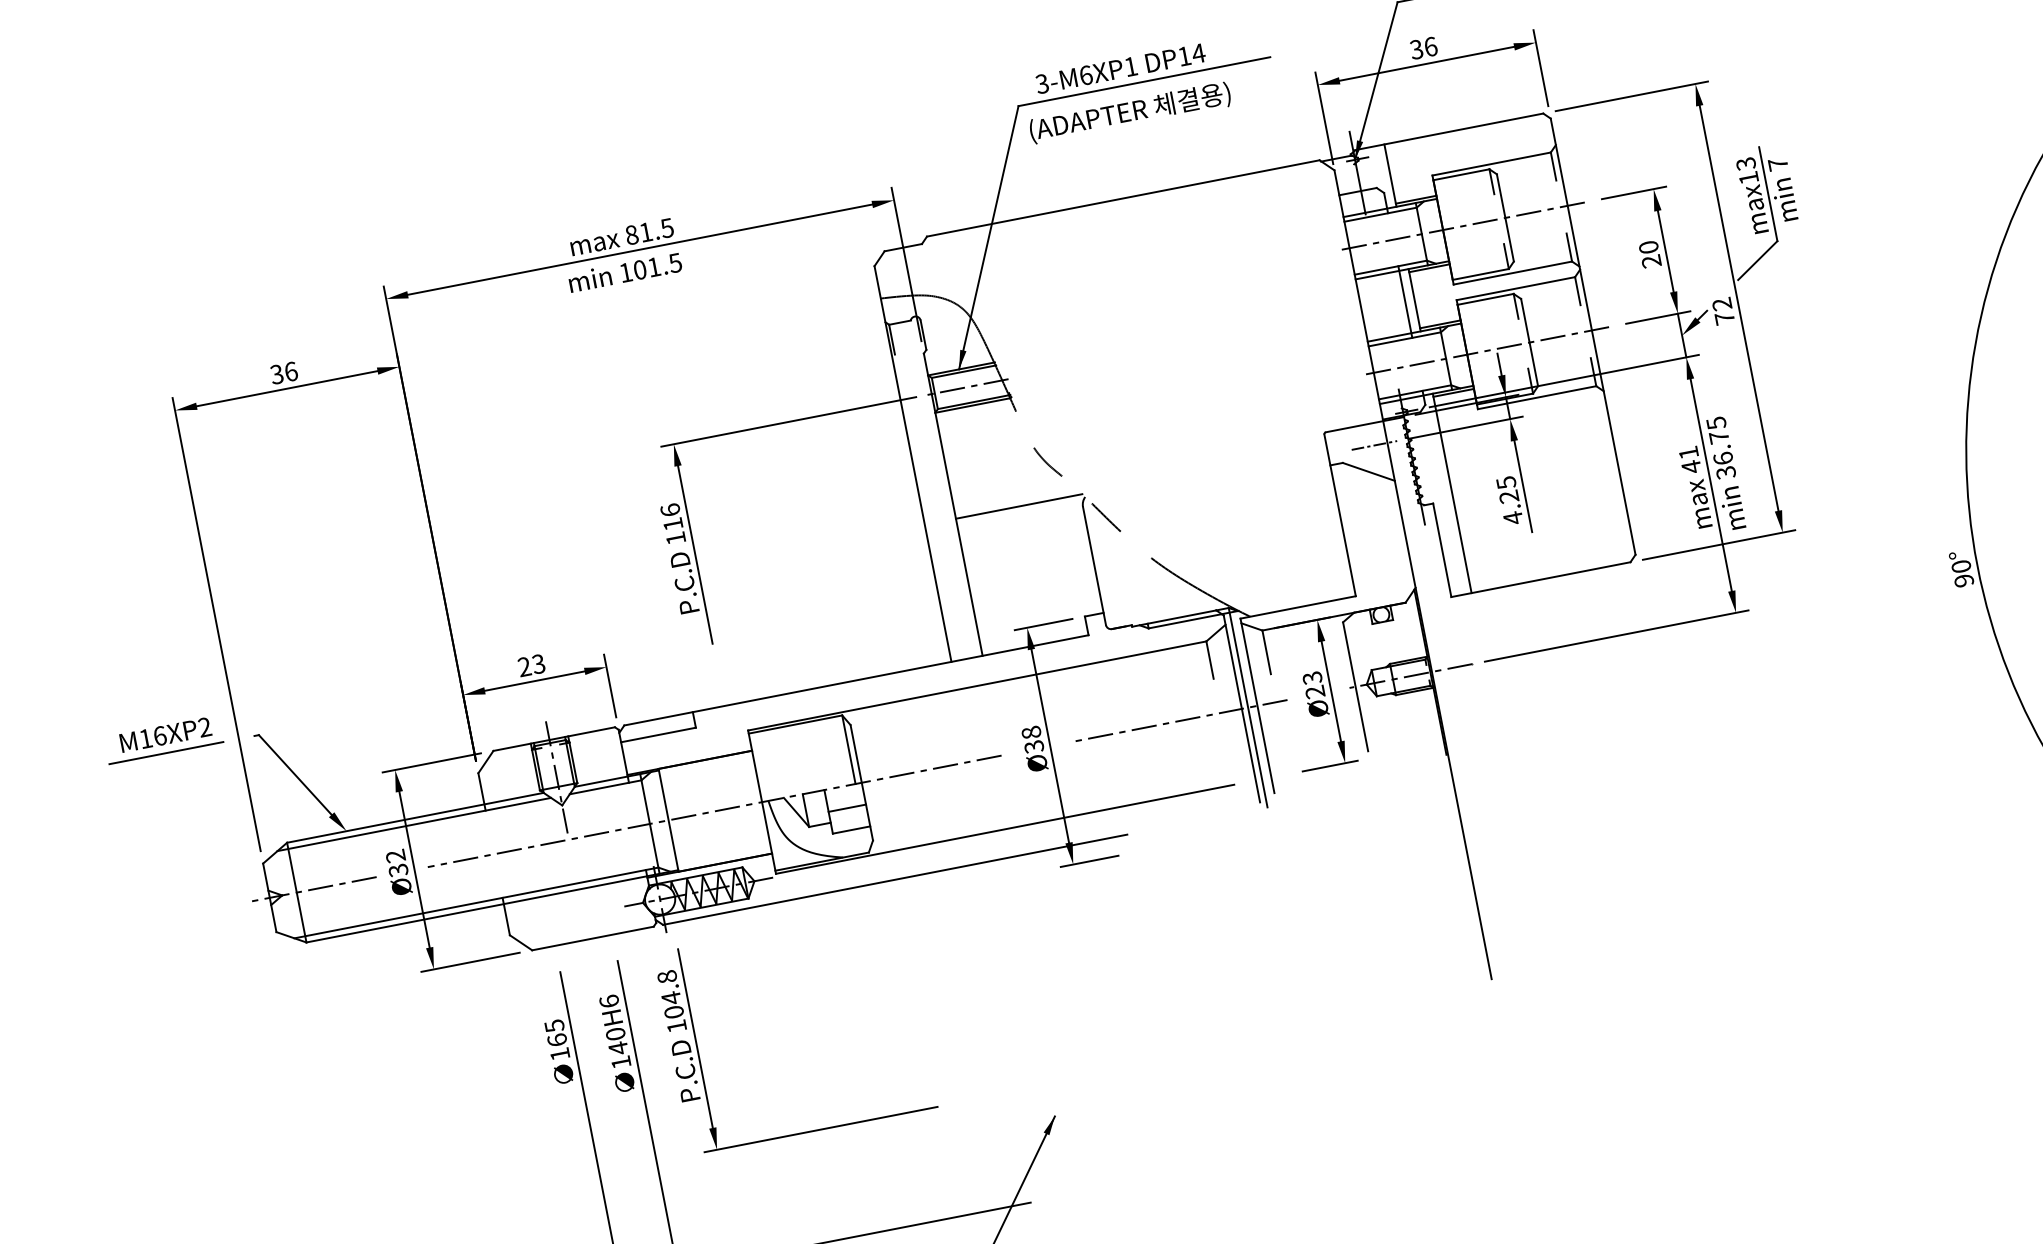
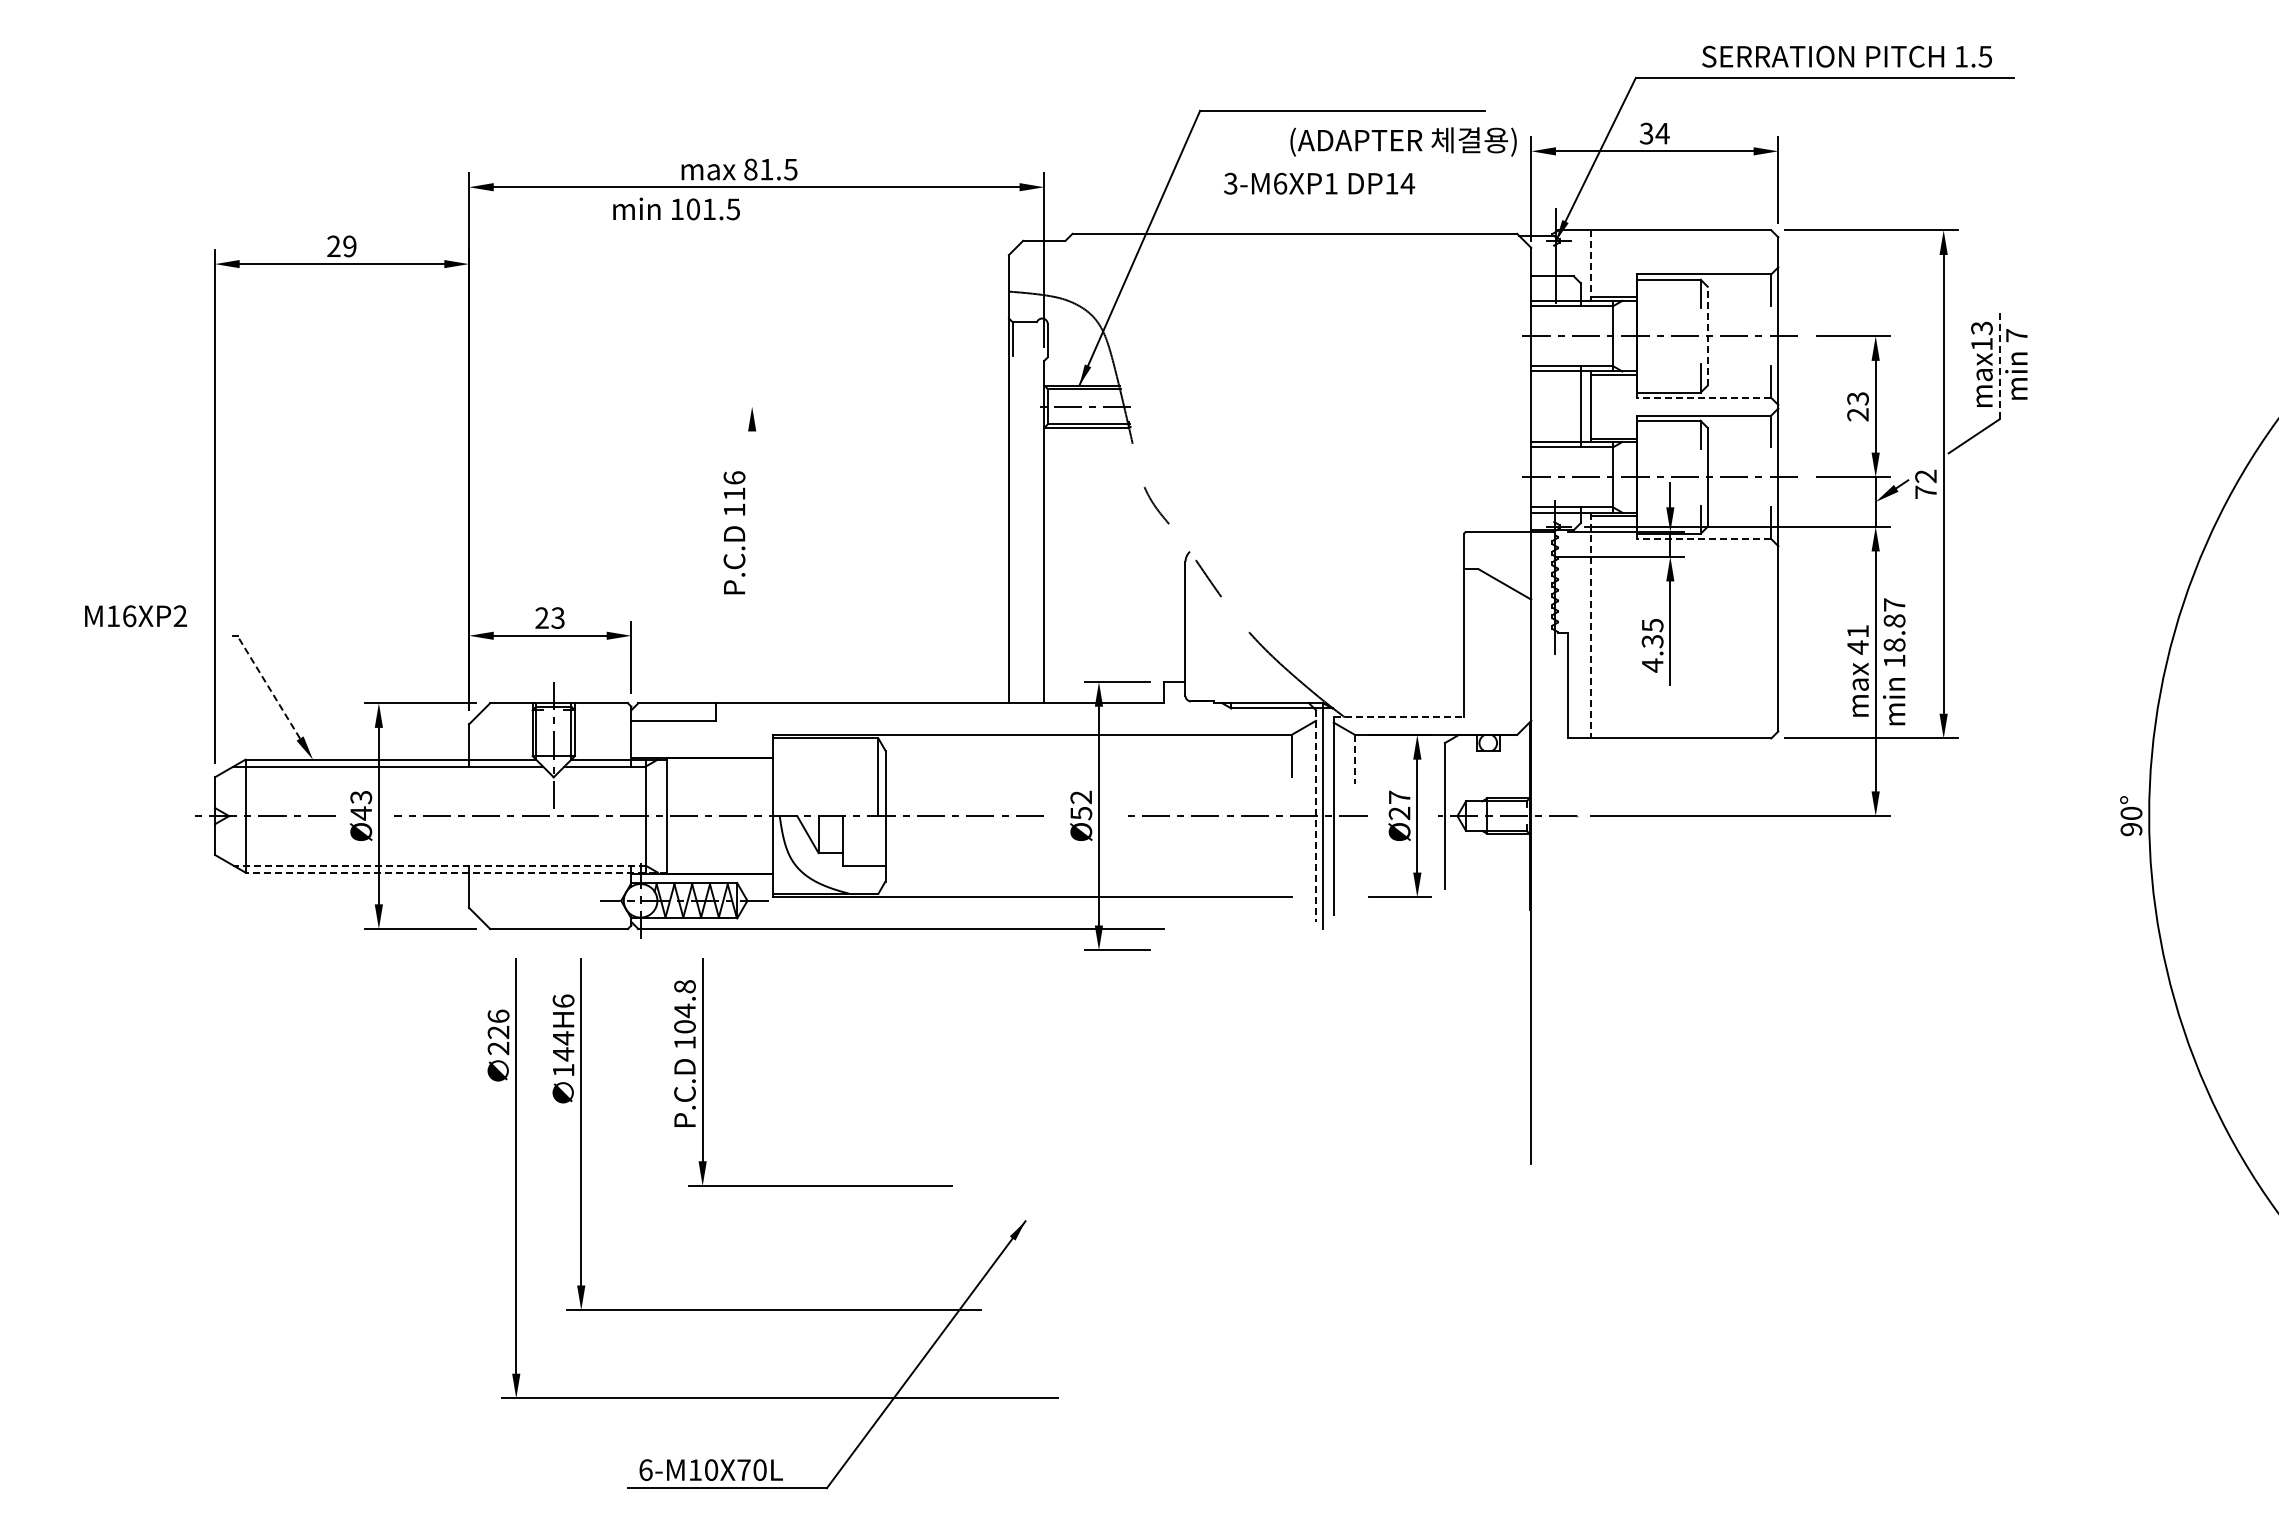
text: (1430, 46) -> (1662, 133), 36 -> 34
text: (1120, 68) -> (1319, 183), moved
text: (1130, 112) -> (1403, 141), moved
line: (1390, 176) -> (1591, 266), solid -> dashed
line: (1767, 193) -> (1999, 365), solid -> dashed
line: (1505, 217) -> (1707, 335), solid -> dashed
text: (1648, 247) -> (1857, 398), 20 -> 23
text: (625, 272) -> (676, 208), moved
line: (1512, 272) -> (1703, 397), solid -> dashed
text: (283, 373) -> (341, 246), 36 -> 29
line: (1536, 398) -> (1703, 539), solid -> dashed
line: (788, 421) -> (882, 406), removed
line: (1374, 445) -> (1516, 556), removed
text: (1721, 447) -> (1894, 632), 36.75 -> 18.87
line: (1452, 493) -> (1591, 625), solid -> dashed
text: (1508, 496) -> (1652, 641), 4.25 -> 4.35
line: (1018, 506) -> (1115, 547), removed
line: (695, 554) -> (752, 531), removed
line: (1298, 607) -> (1399, 717), solid -> dashed
line: (1267, 652) -> (1355, 759), solid -> dashed
text: (1312, 678) -> (1399, 797), Ø23 -> Ø27
line: (1242, 709) -> (1316, 816), solid -> dashed
text: (1032, 738) -> (1081, 804), Ø38 -> Ø52
line: (166, 753) -> (132, 636), removed
line: (294, 775) -> (268, 687), solid -> dashed
line: (847, 807) -> (864, 840), removed
text: (397, 863) -> (361, 805), Ø32 -> Ø43
line: (475, 903) -> (438, 865), solid -> dashed
line: (492, 906) -> (456, 872), solid -> dashed
text: (615, 1034) -> (563, 1038), 140H6 -> 144H6
text: (557, 1040) -> (498, 1032), 165 -> 226
part: (698, 1049) -> (703, 1072), moved

